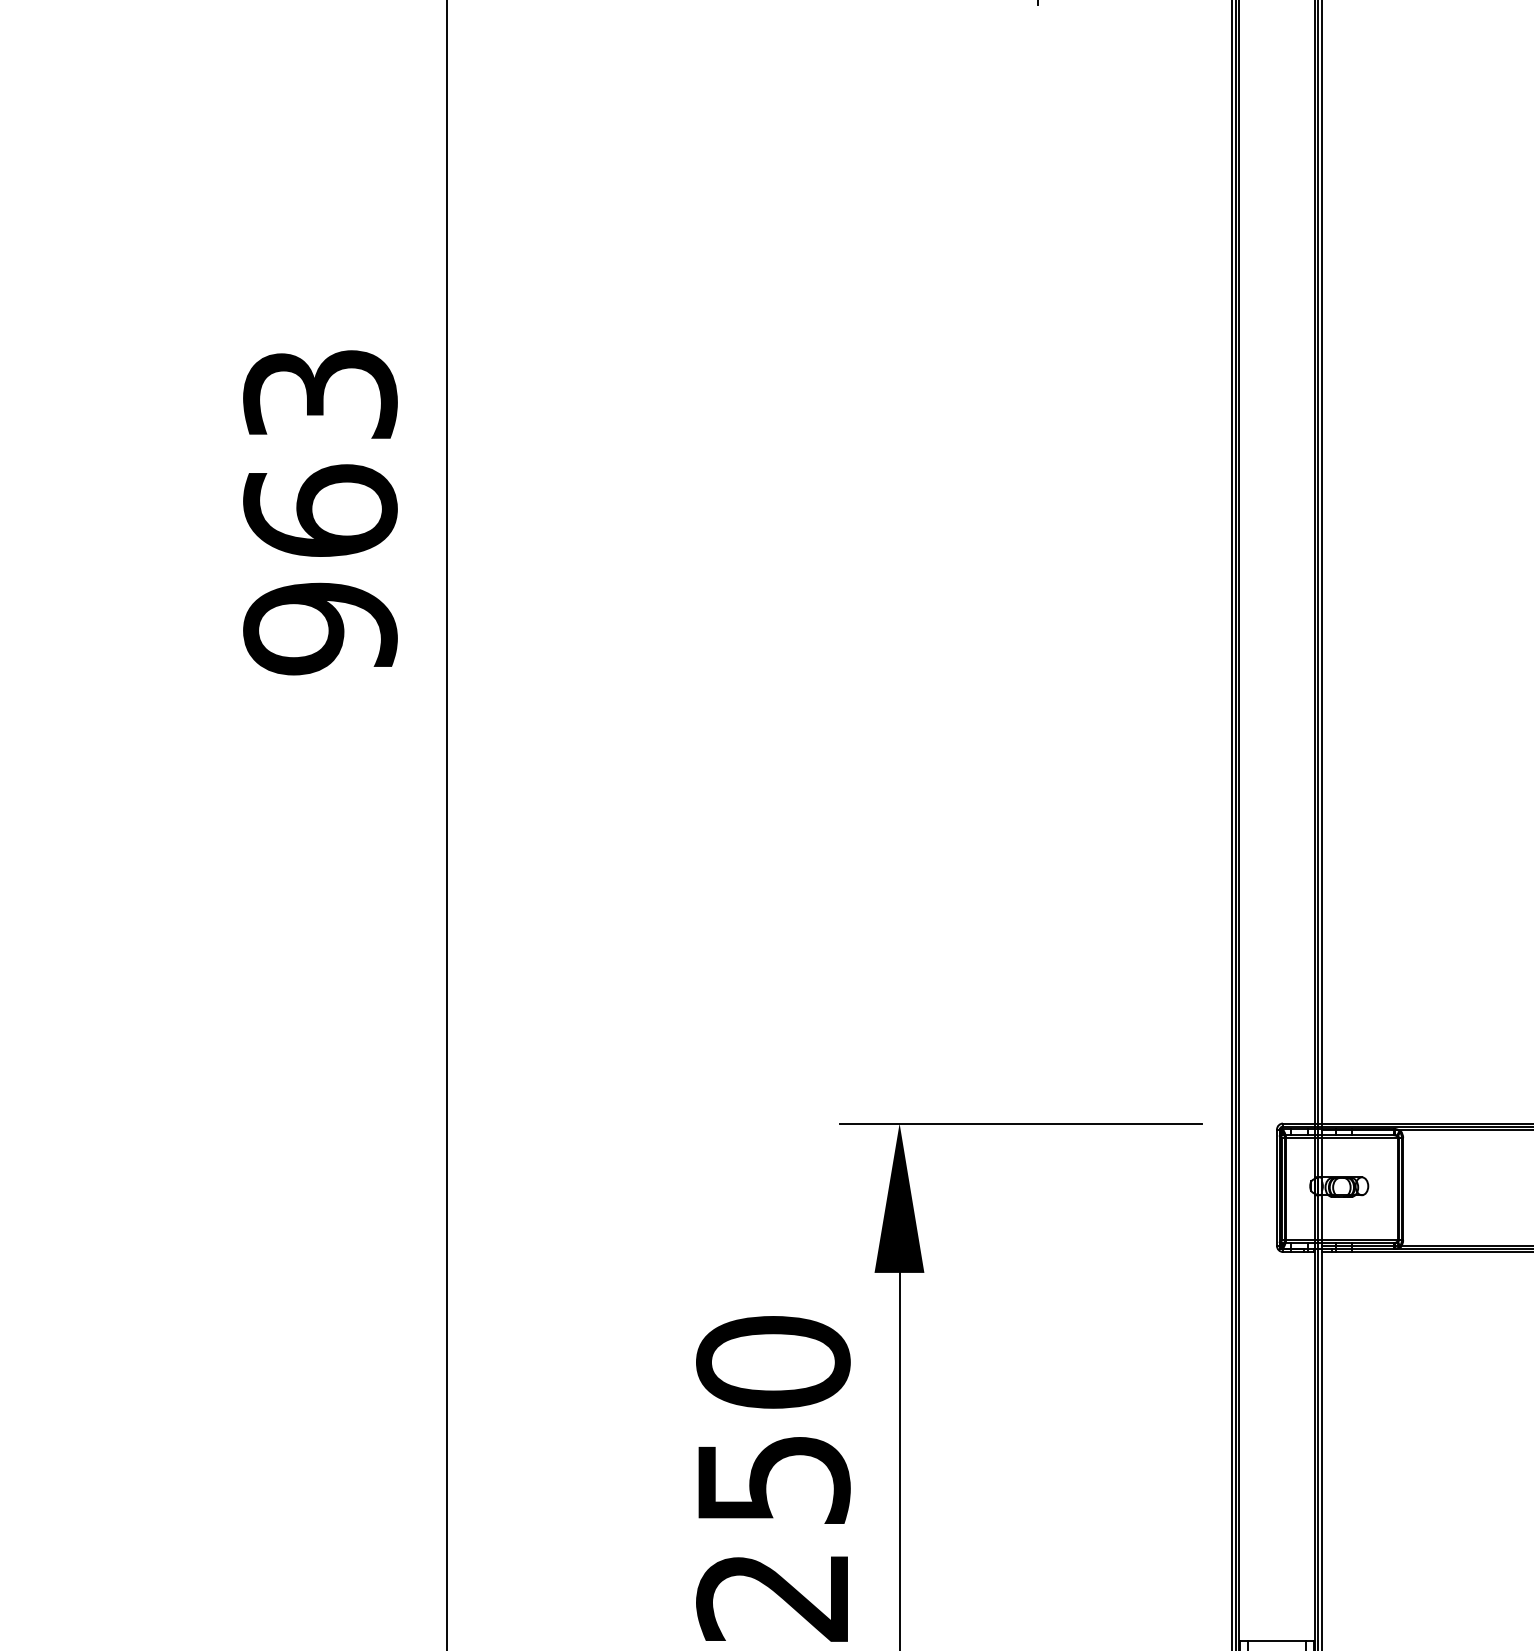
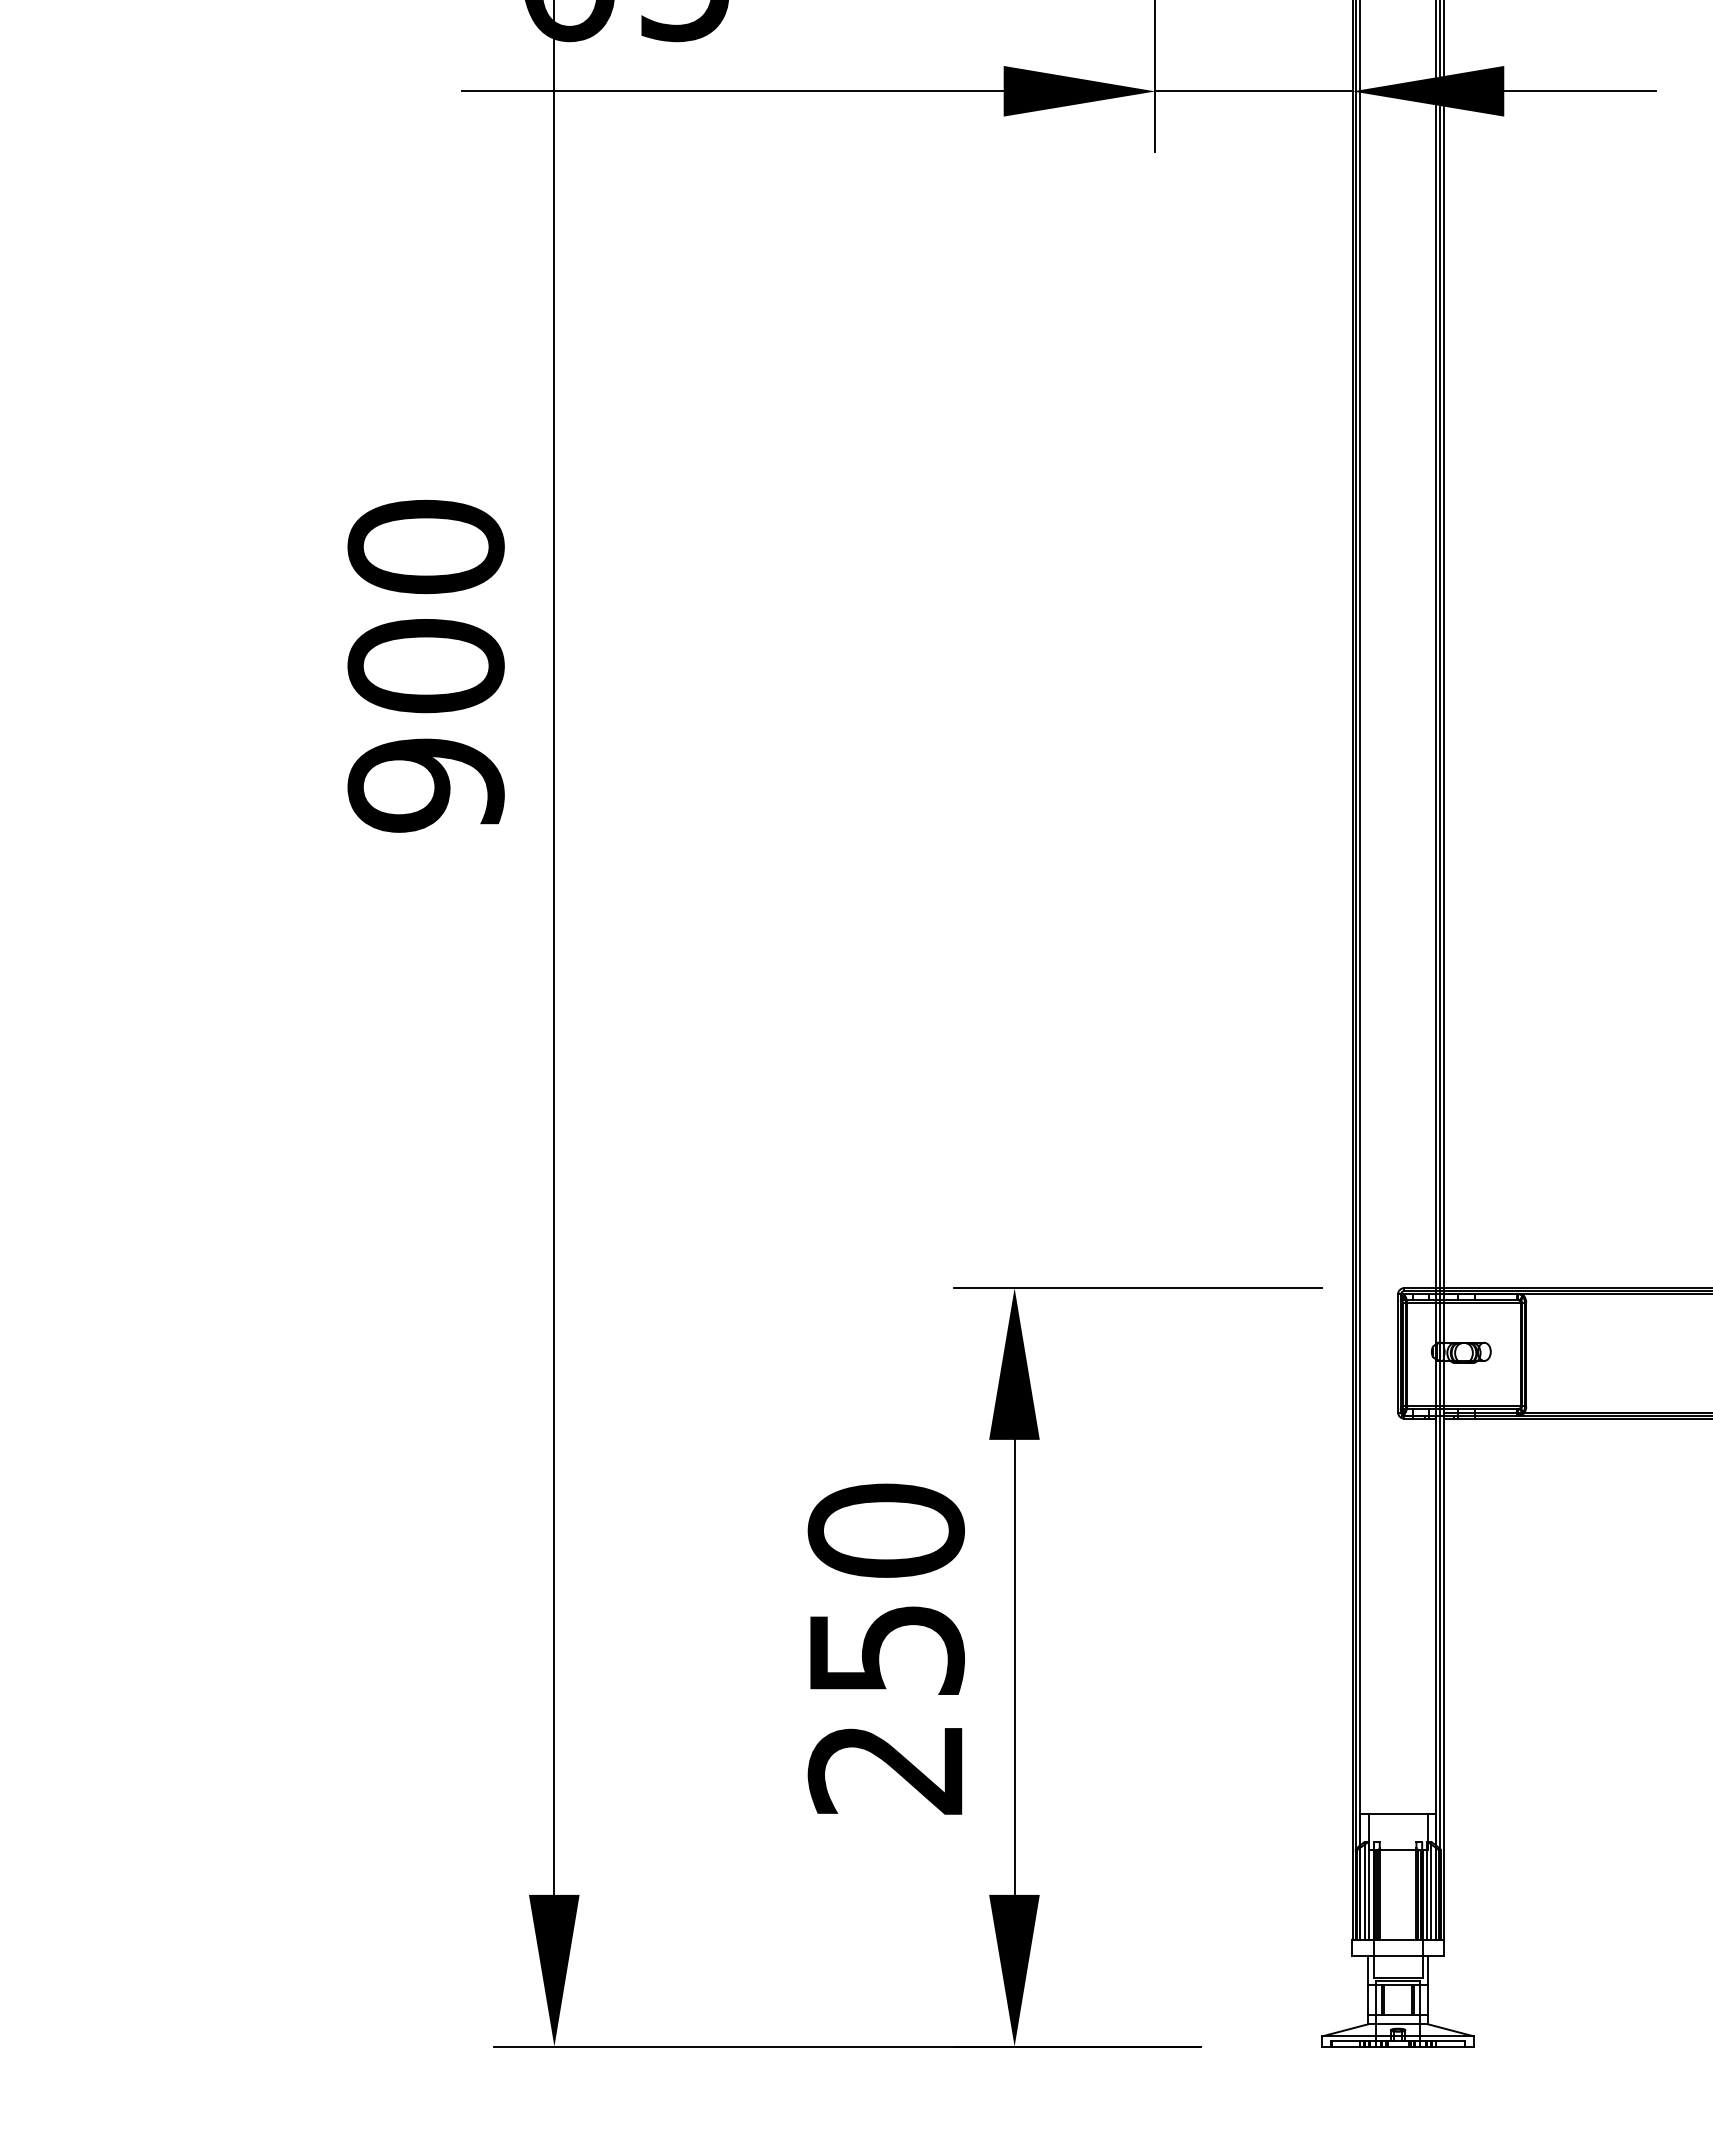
text: (319, 452) -> (425, 606), 963 -> 900

